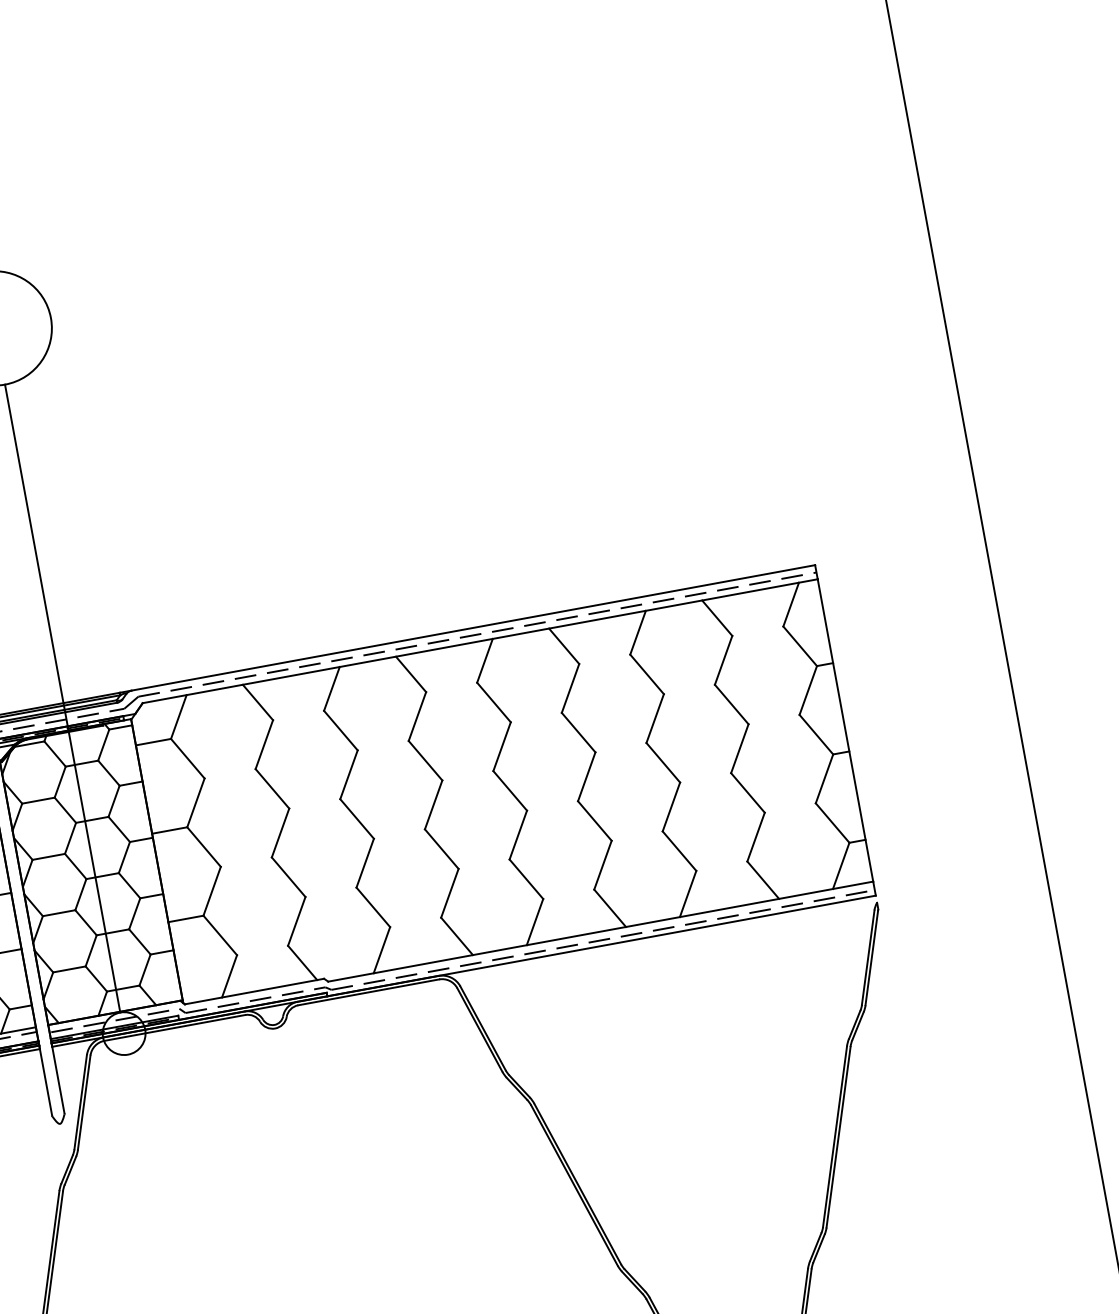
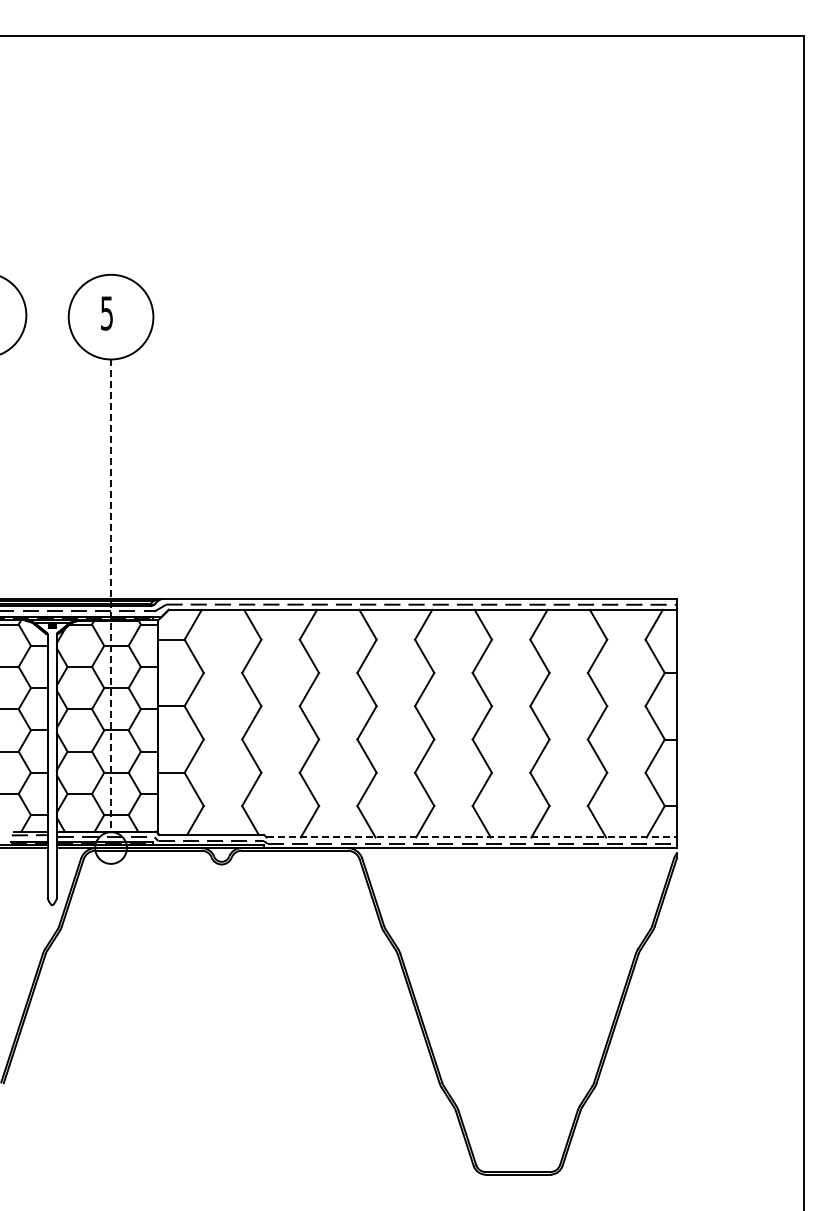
line: (63, 699) -> (111, 596), solid -> dashed
line: (601, 931) -> (472, 837), solid -> dashed

